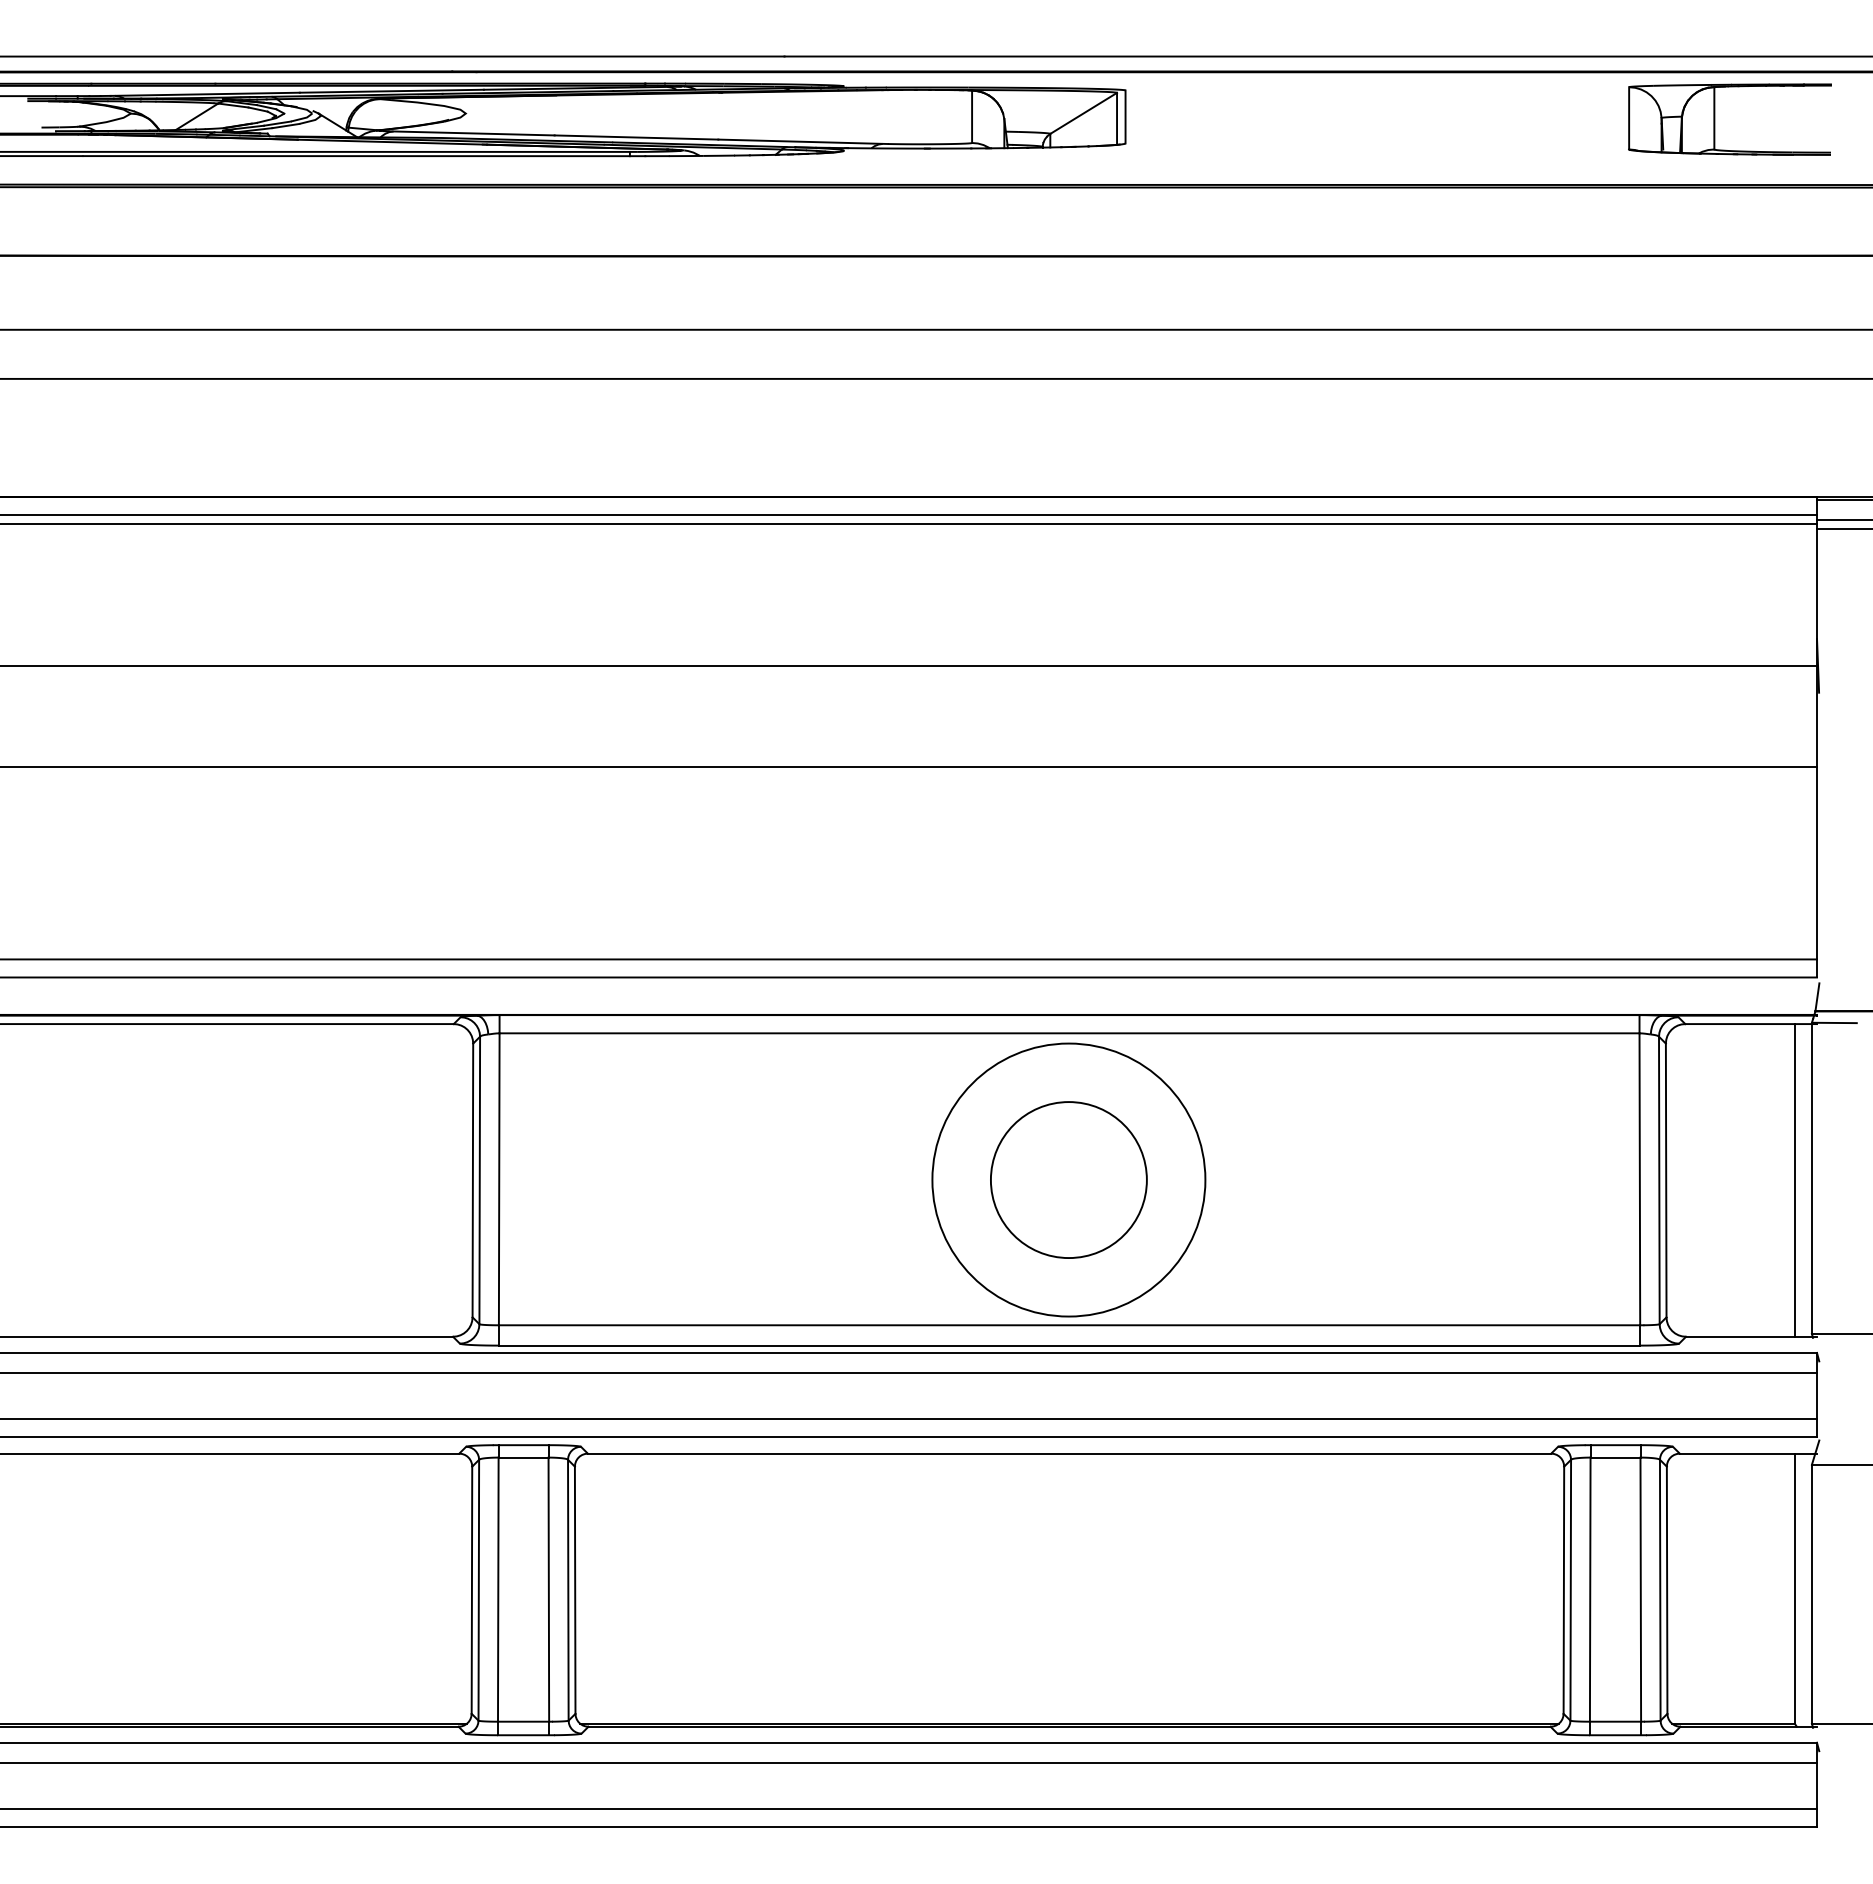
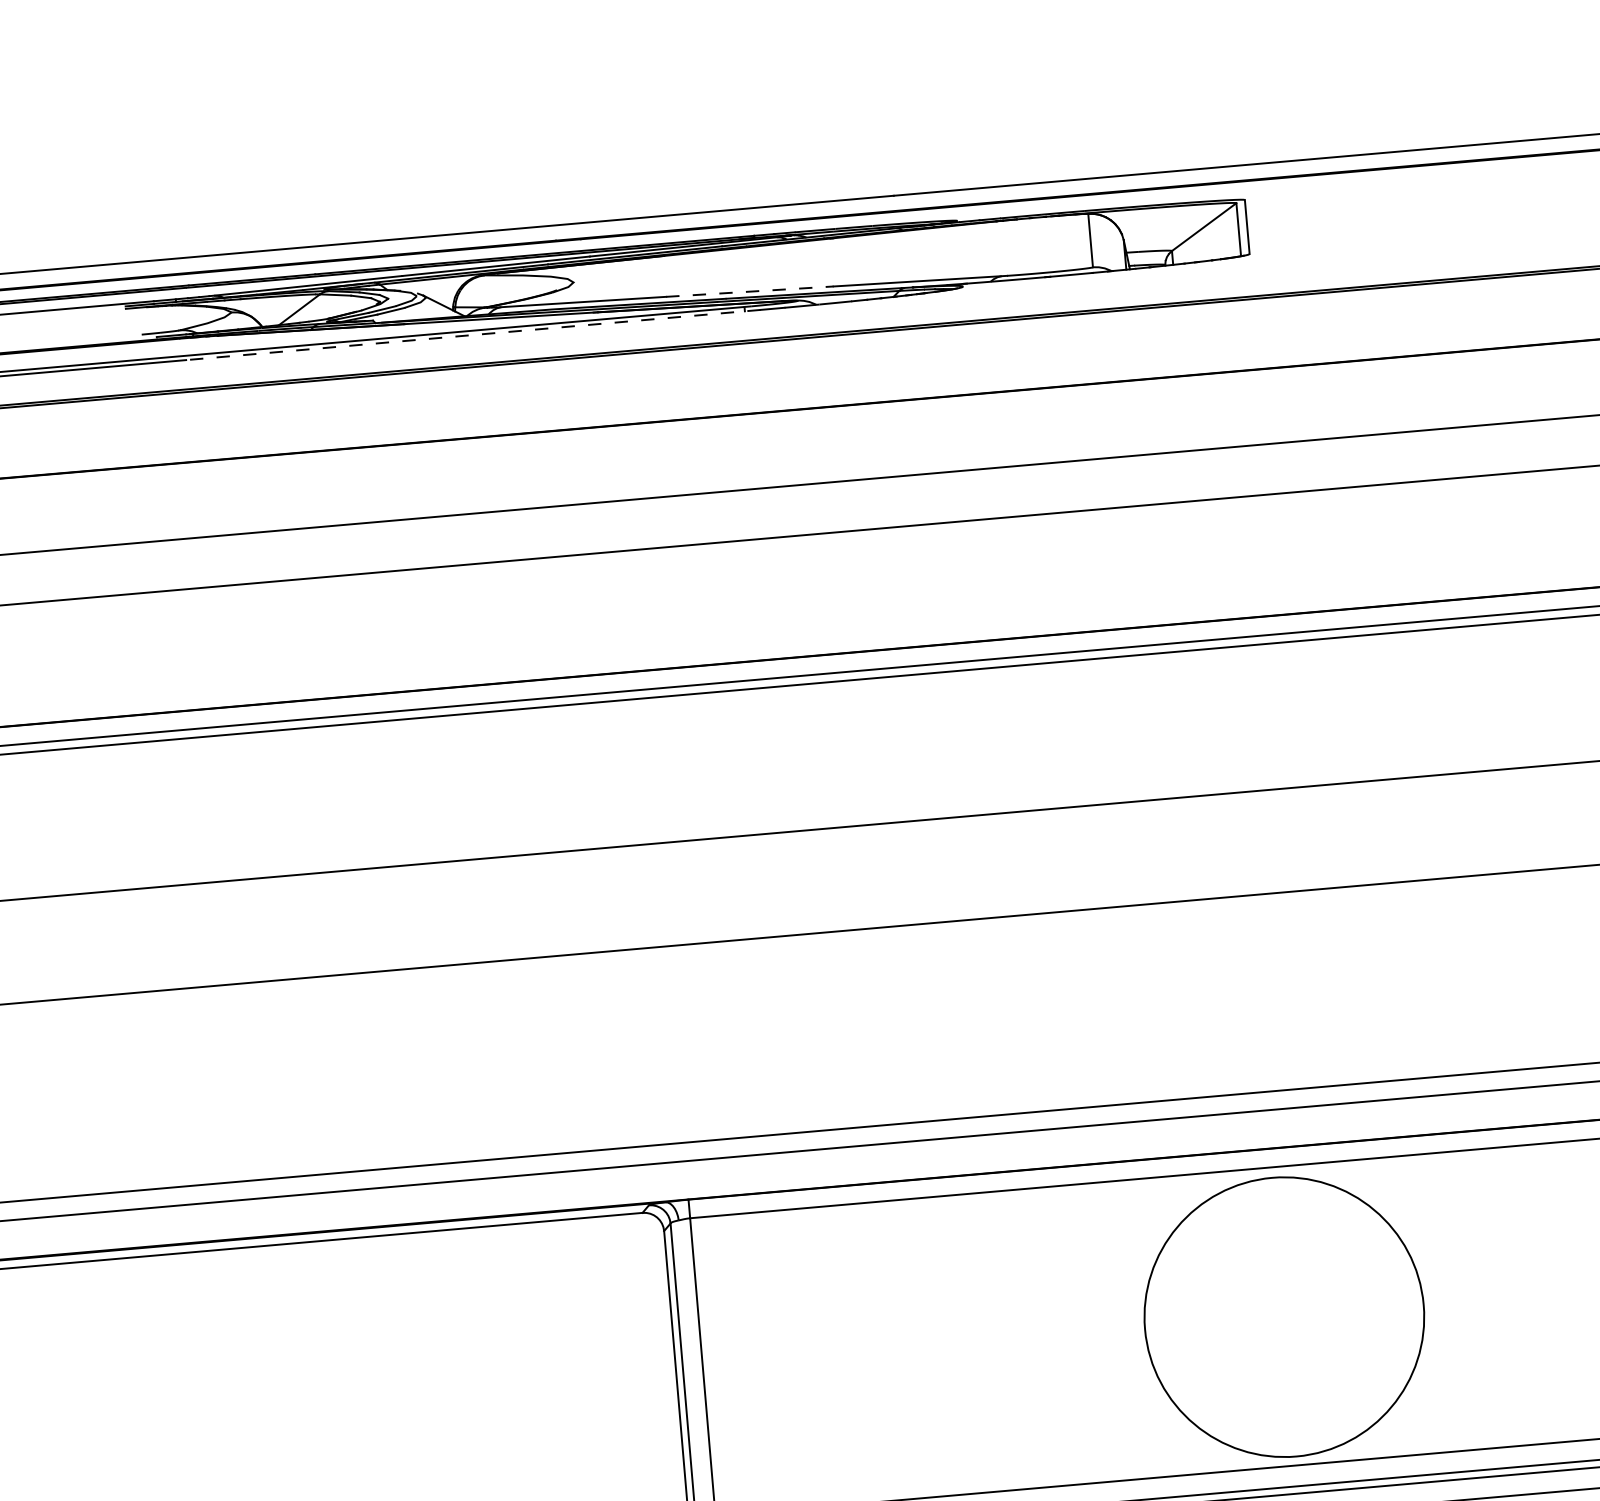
line: (636, 137) -> (749, 291), solid -> dashed
line: (364, 156) -> (473, 335), solid -> dashed
circle: (1068, 1179) -> (1283, 1316), removed

